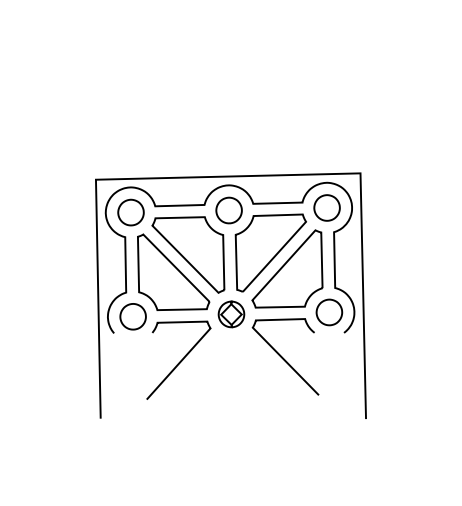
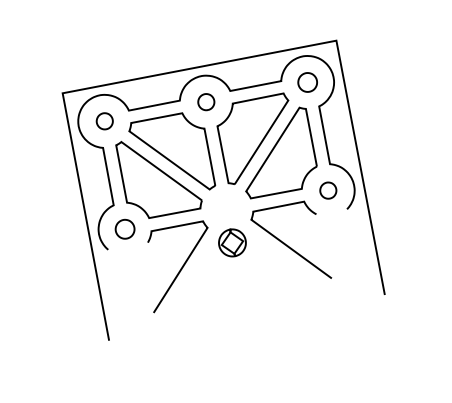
part: (326, 207) -> (307, 82), size x0.7
part: (228, 210) -> (205, 102), size x0.6
part: (130, 212) -> (104, 121), size x0.6
part: (329, 312) -> (328, 190), size x0.6
part: (231, 314) -> (232, 242), moved
part: (132, 316) -> (124, 229), size x0.7

